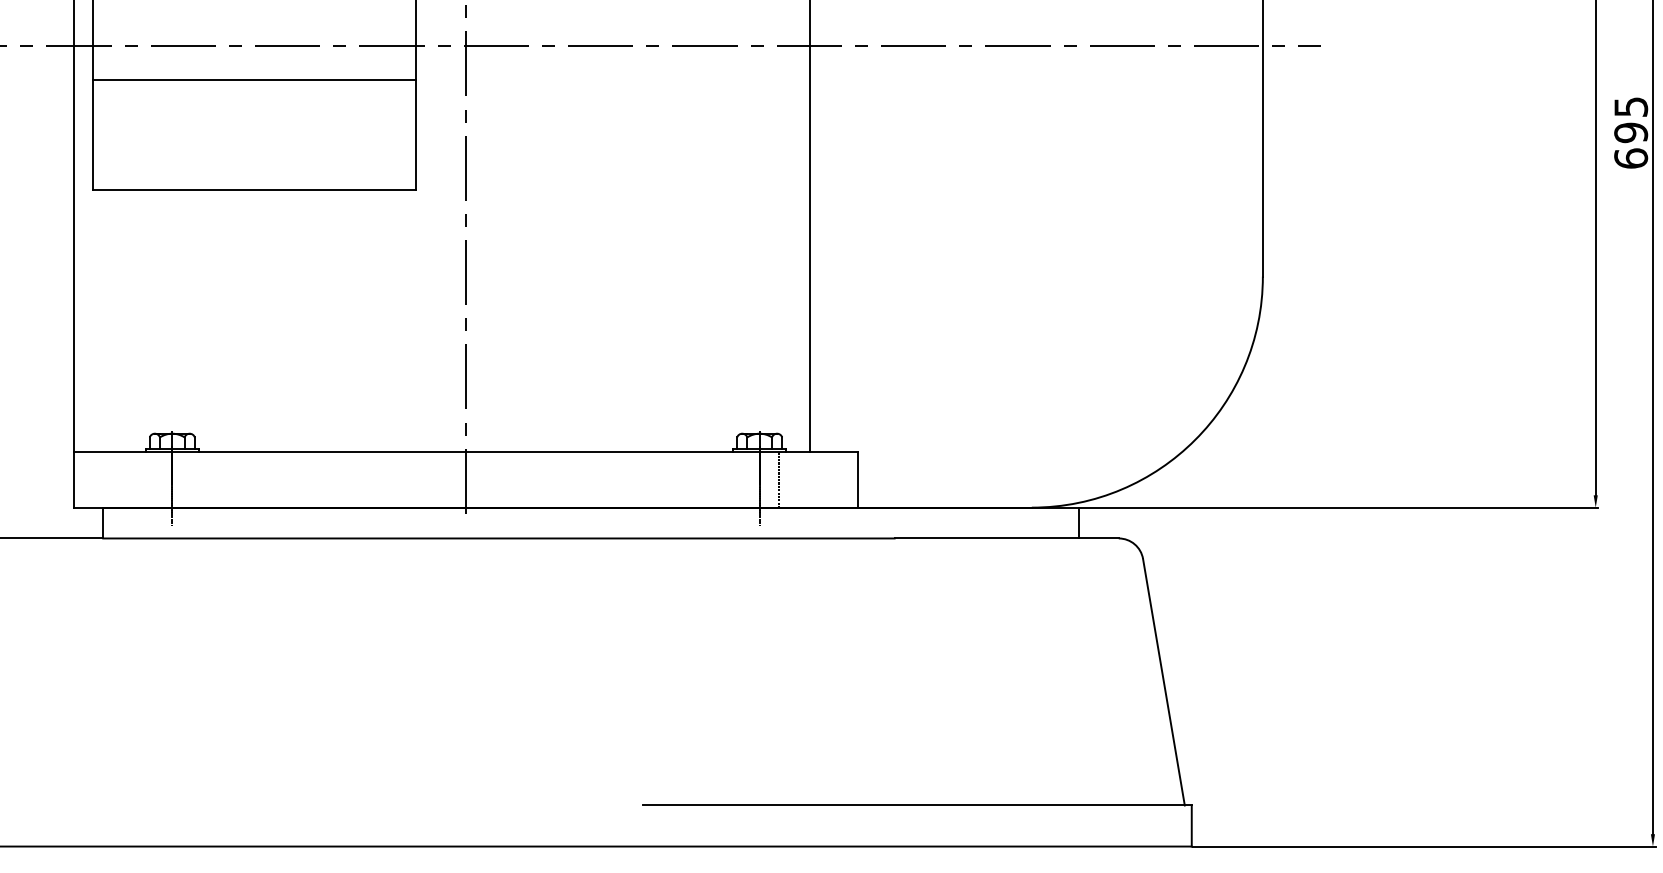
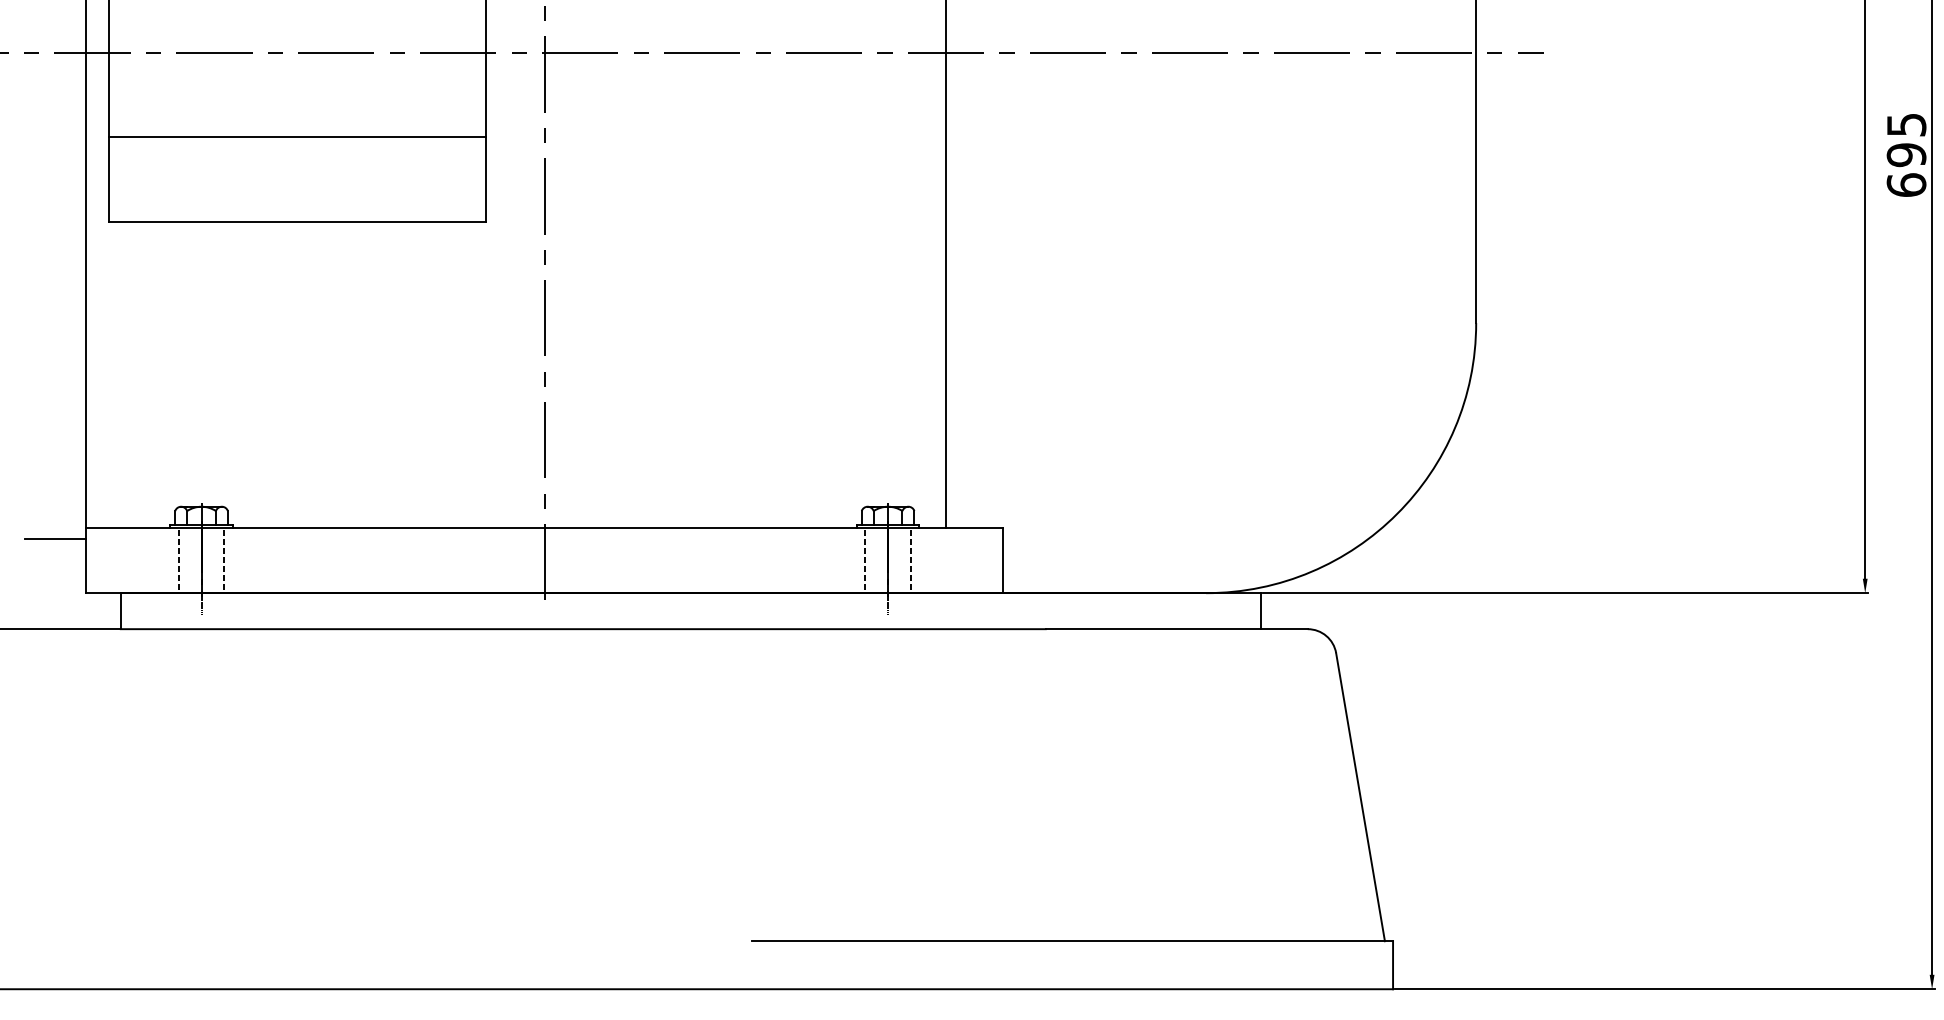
line: (254, 80) -> (297, 137), moved
line: (47, 461) -> (55, 539), added
line: (152, 479) -> (178, 560), added
line: (191, 479) -> (224, 560), added
line: (740, 479) -> (865, 560), added

